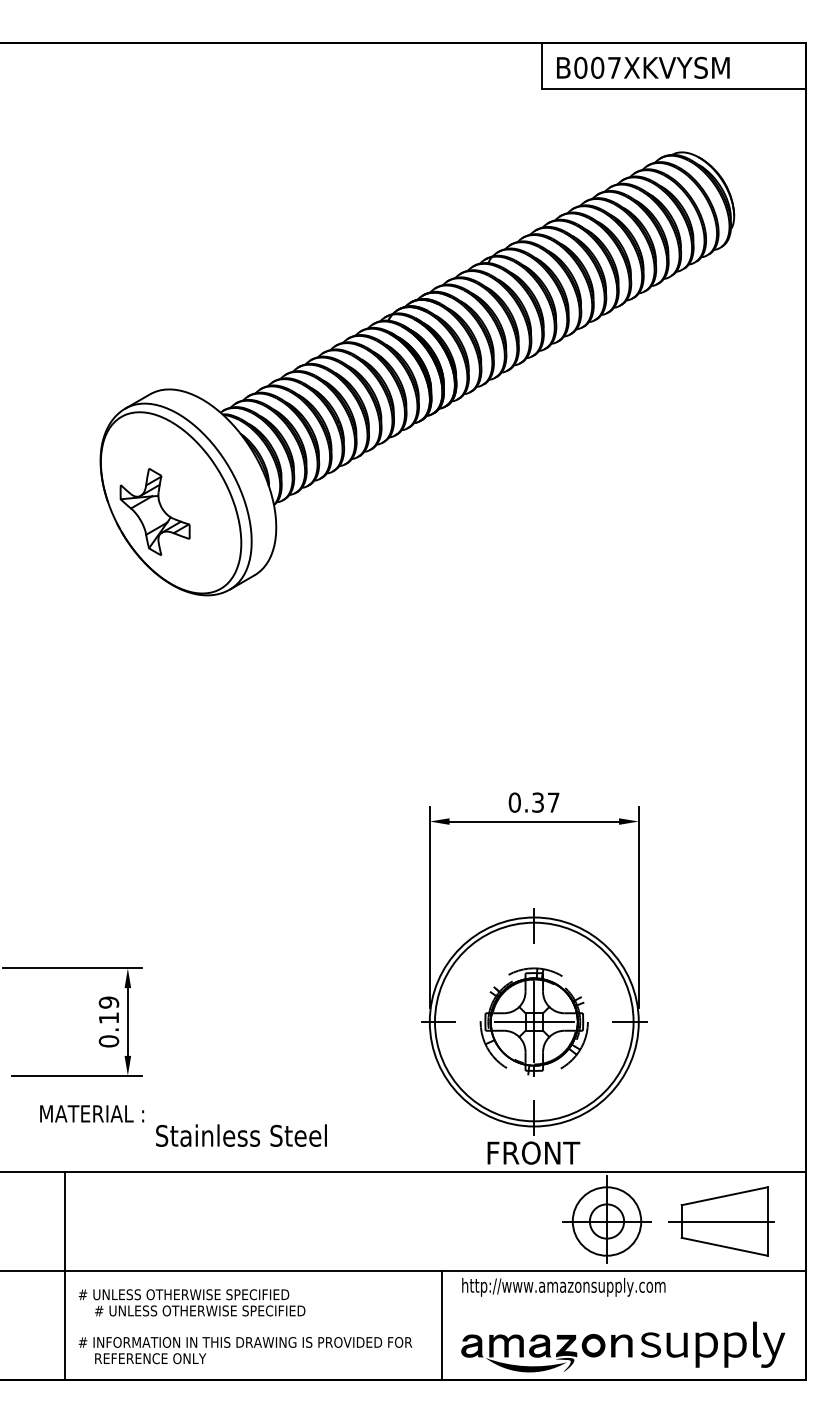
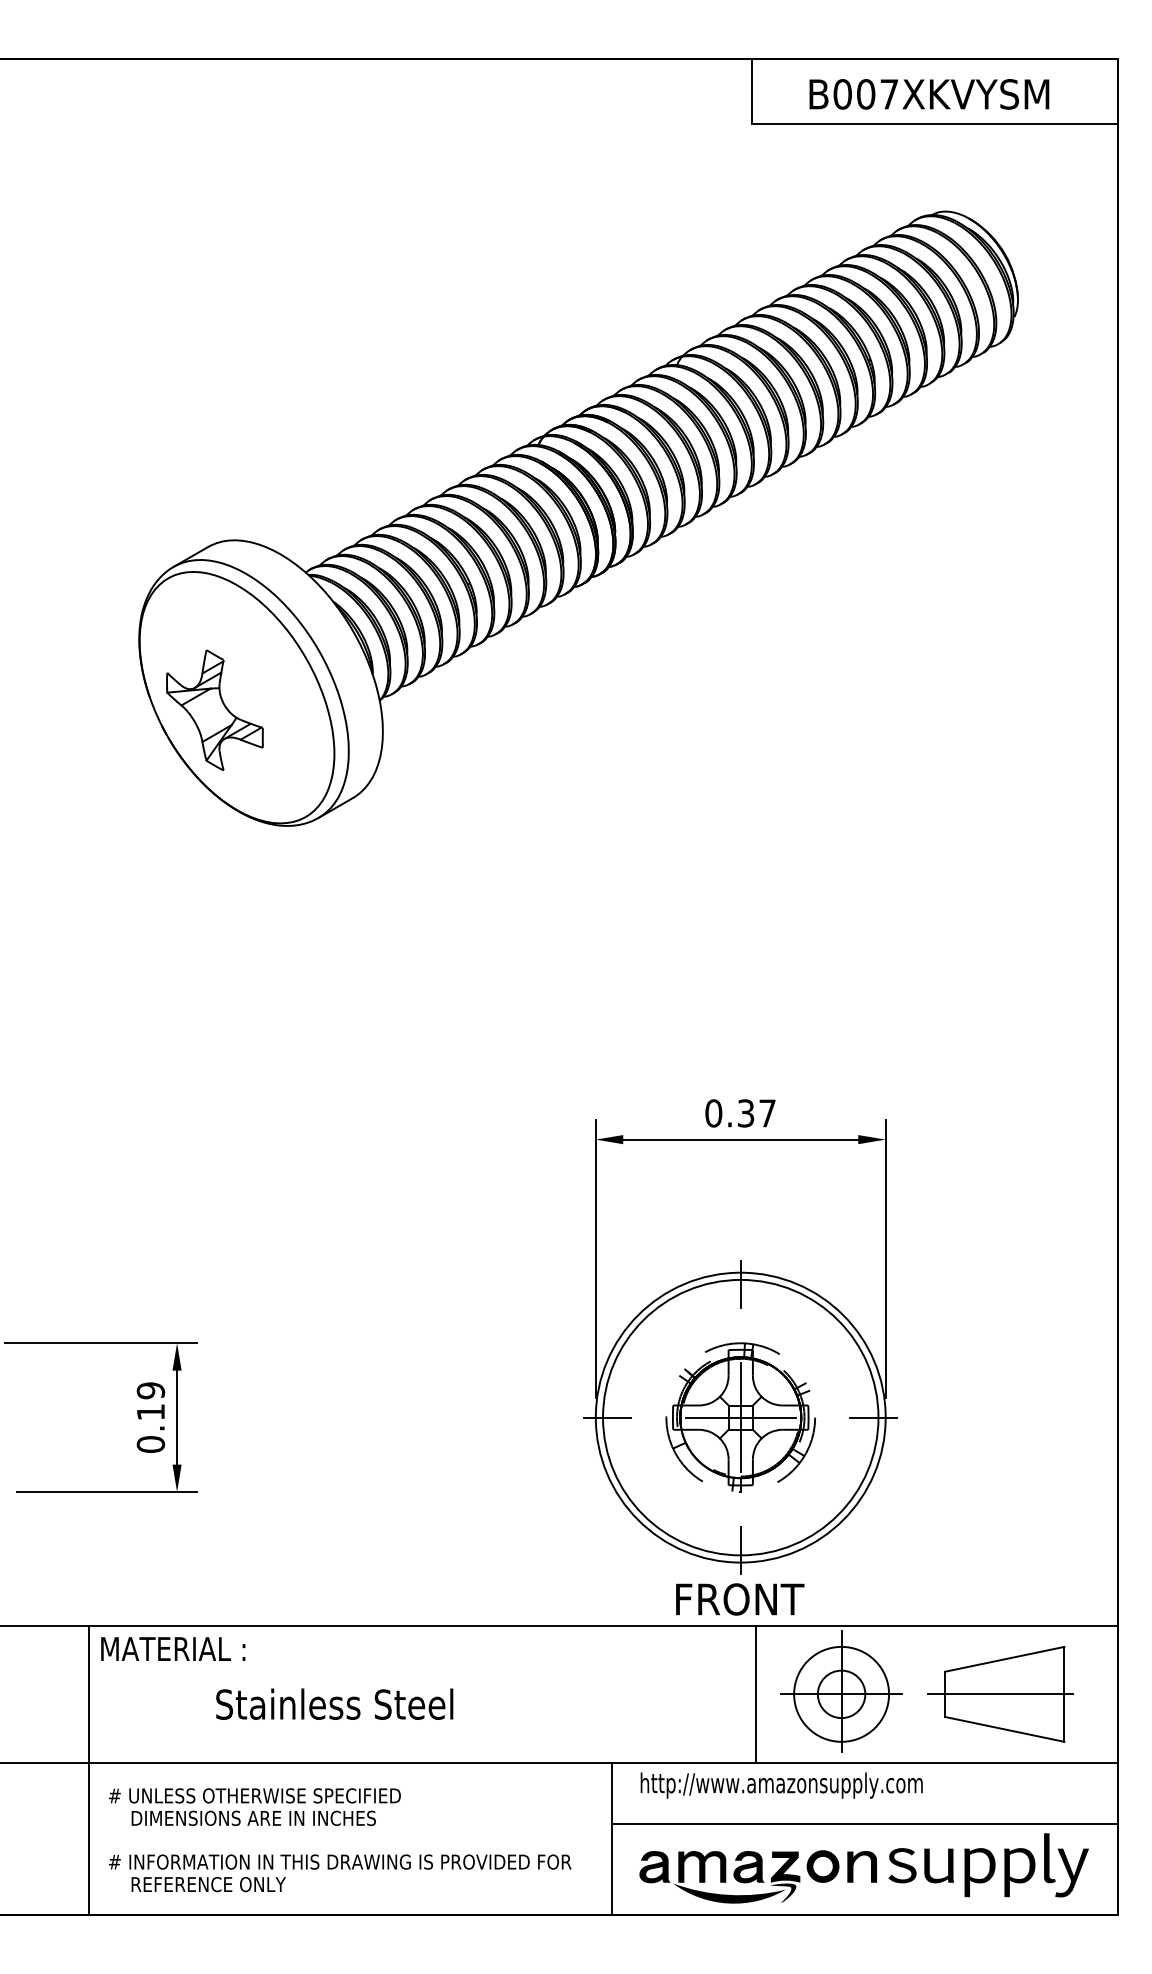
text: (643, 67) -> (929, 93), moved
text: (92, 1113) -> (173, 1648), moved
text: (241, 1135) -> (334, 1704), moved
line: (545, 1221) -> (756, 1694), added
text: (200, 1310) -> (277, 1817), # UNLESS OTHERWISE SPECIFIED -> DIMENSIONS ARE IN INCHES
line: (623, 1315) -> (864, 1824), added

